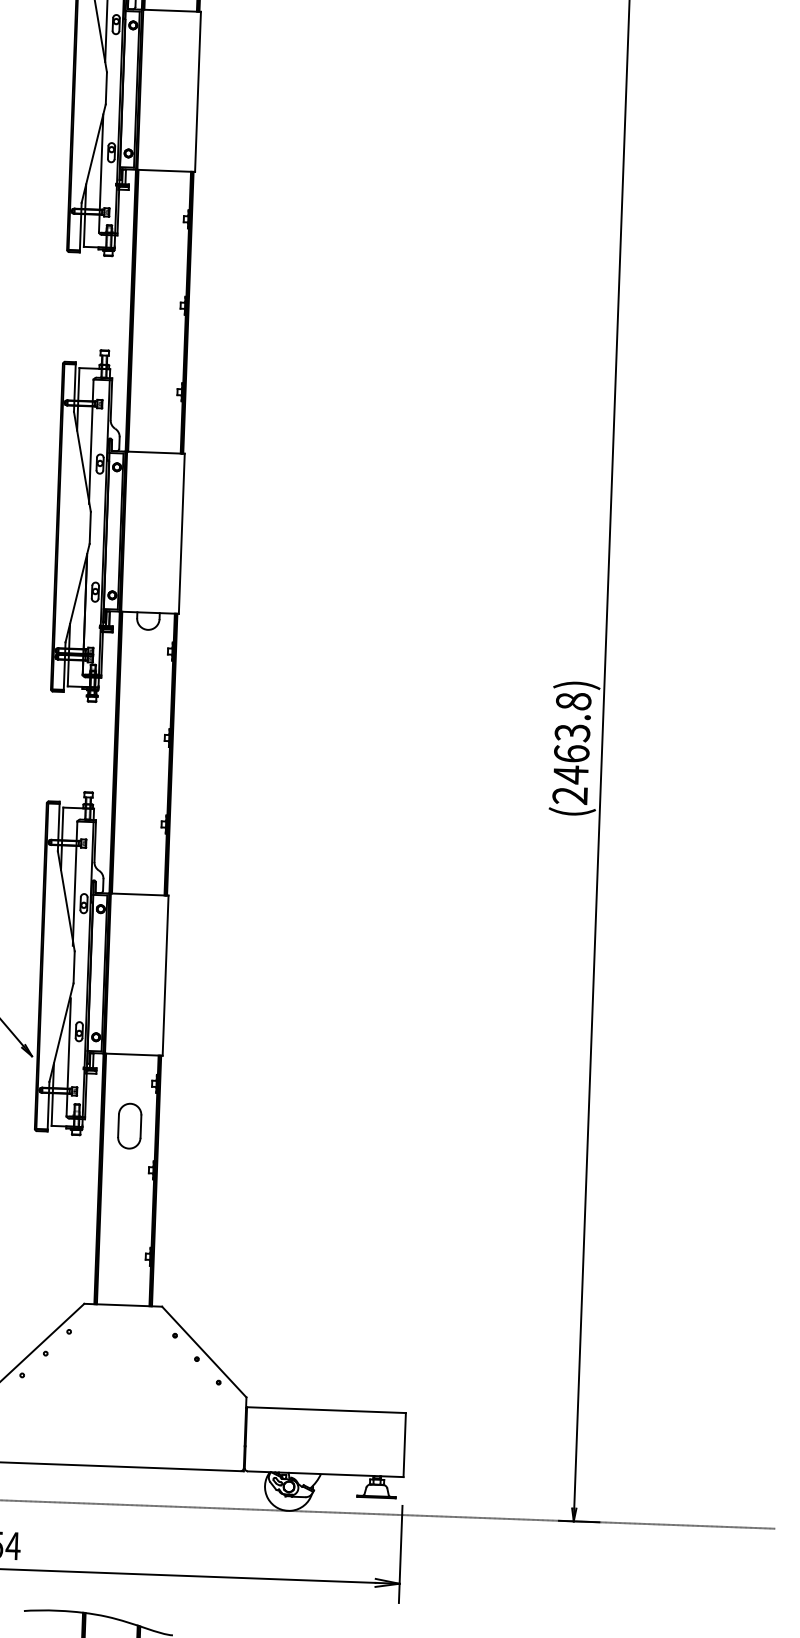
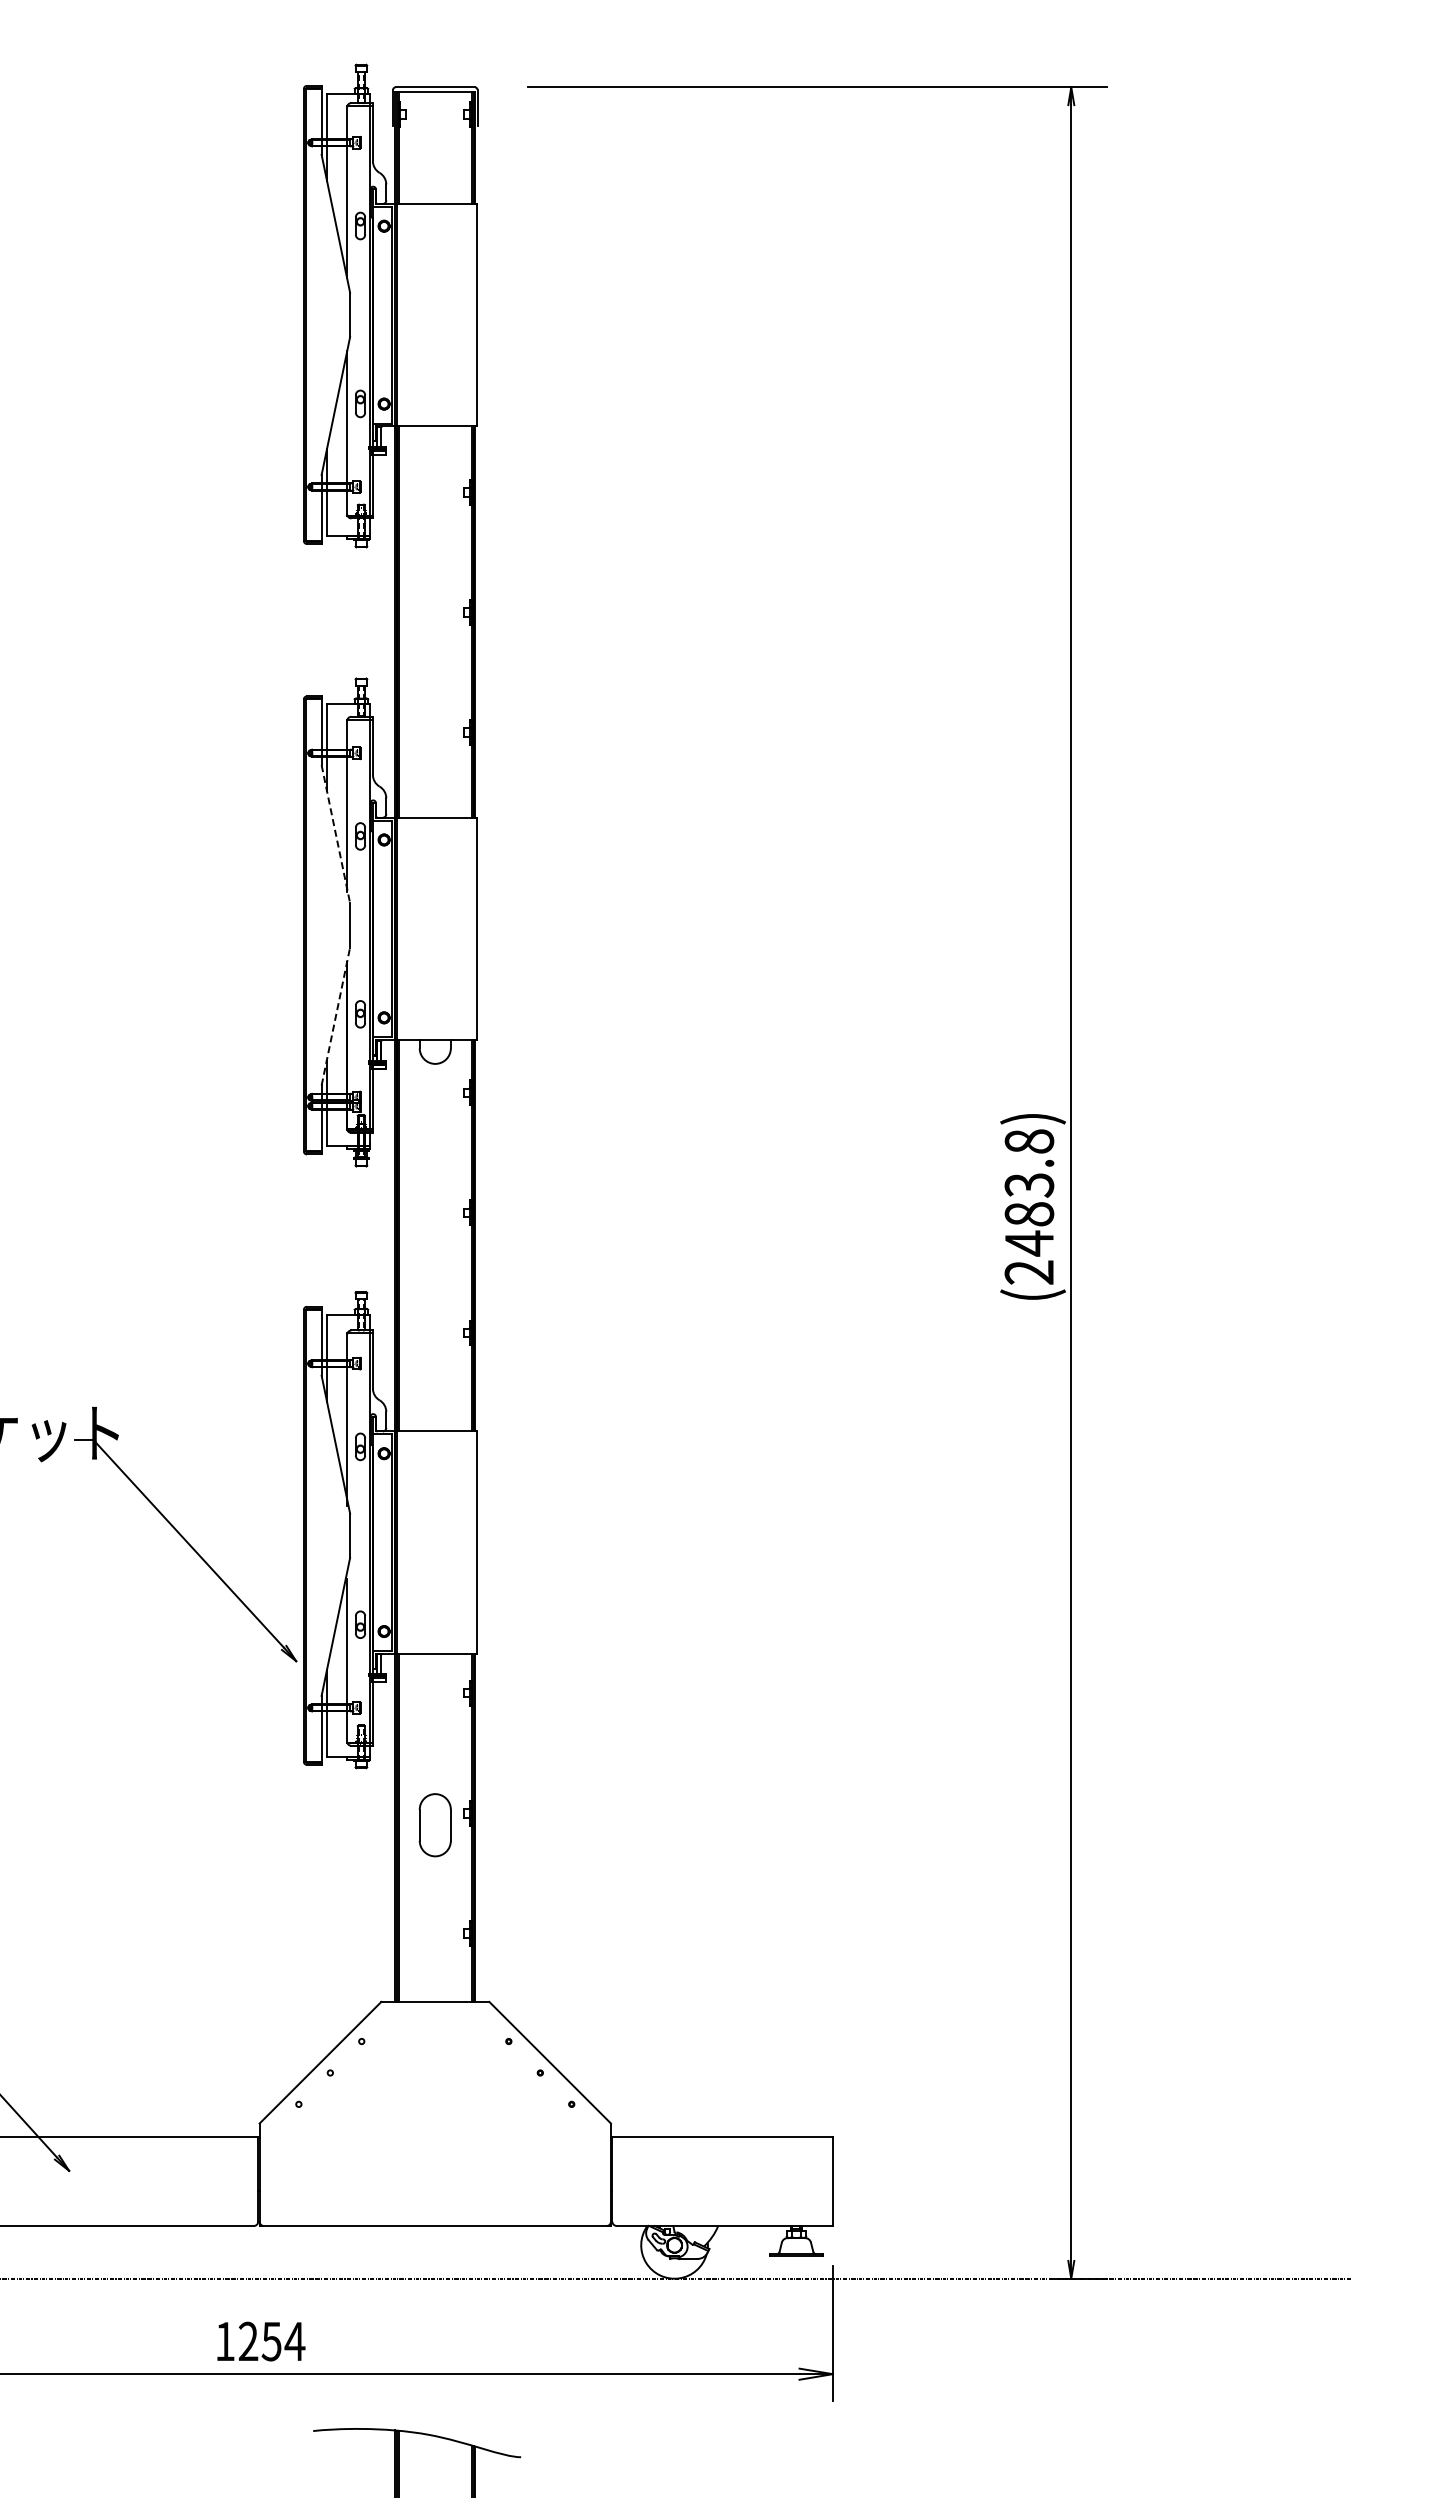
line: (82, 462) -> (335, 834), solid -> dashed
line: (77, 593) -> (335, 1016), solid -> dashed
text: (571, 753) -> (1029, 1214), (2463.8) -> (2483.8)
part: (129, 1126) -> (434, 1825), moved

